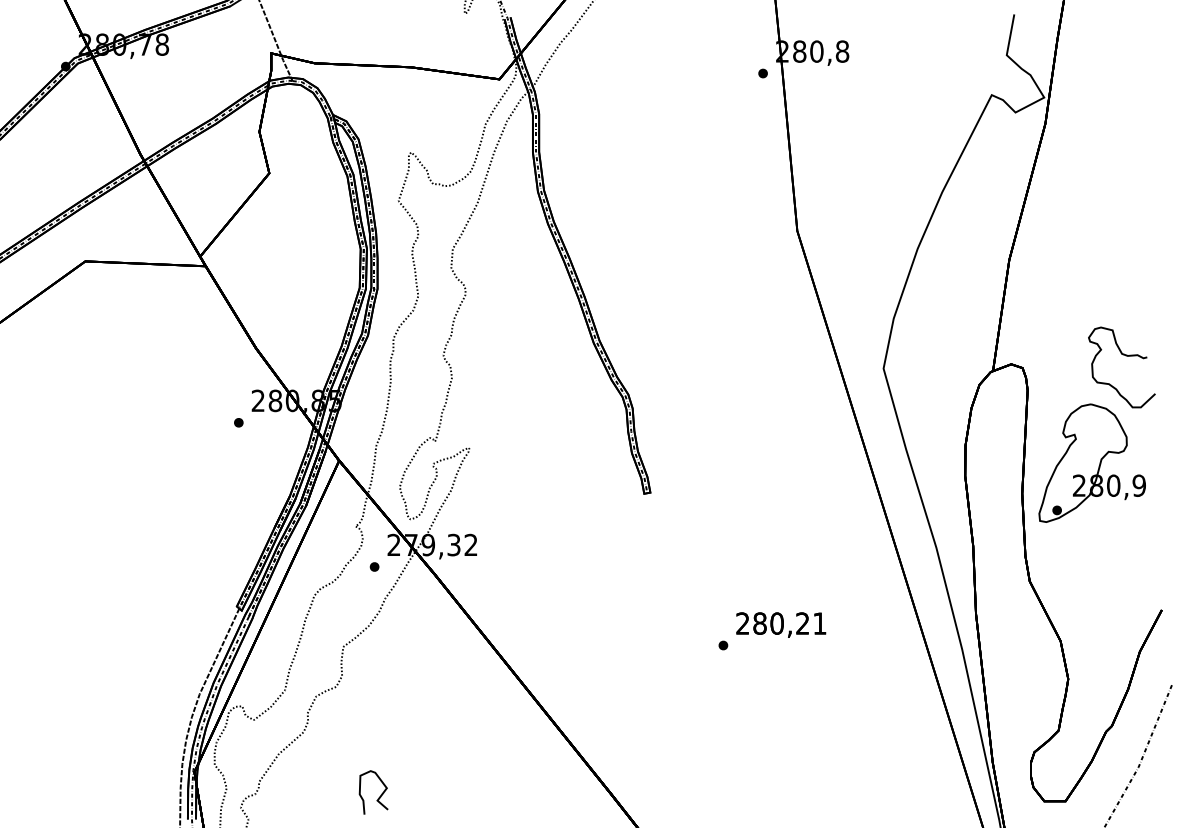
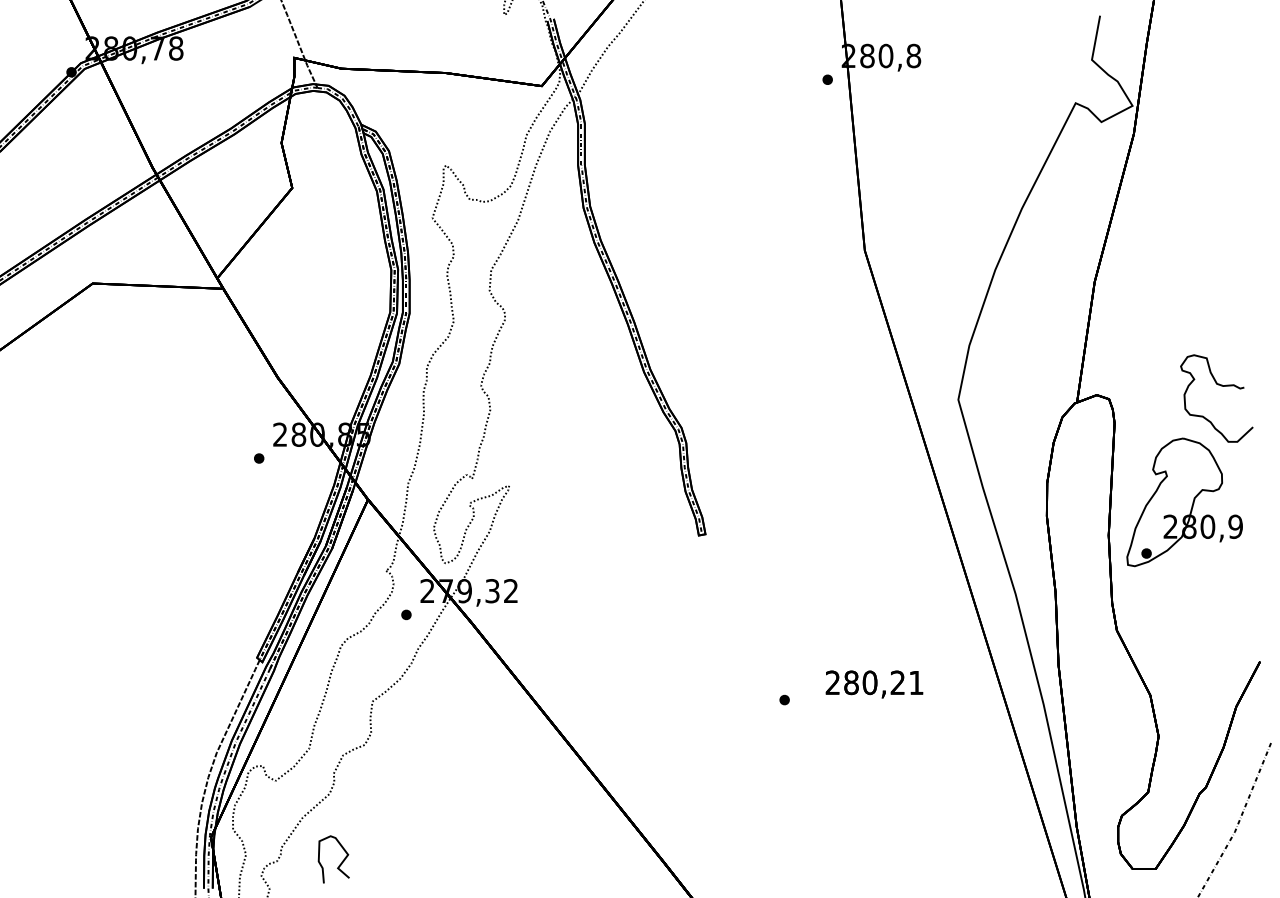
text: (781, 624) -> (874, 683), moved
curve: (378, 797) -> (339, 864), moved

